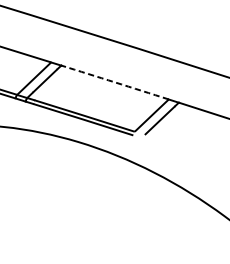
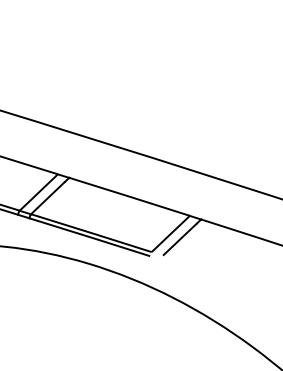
arc: (114, 82) -> (129, 196), dashed -> solid

